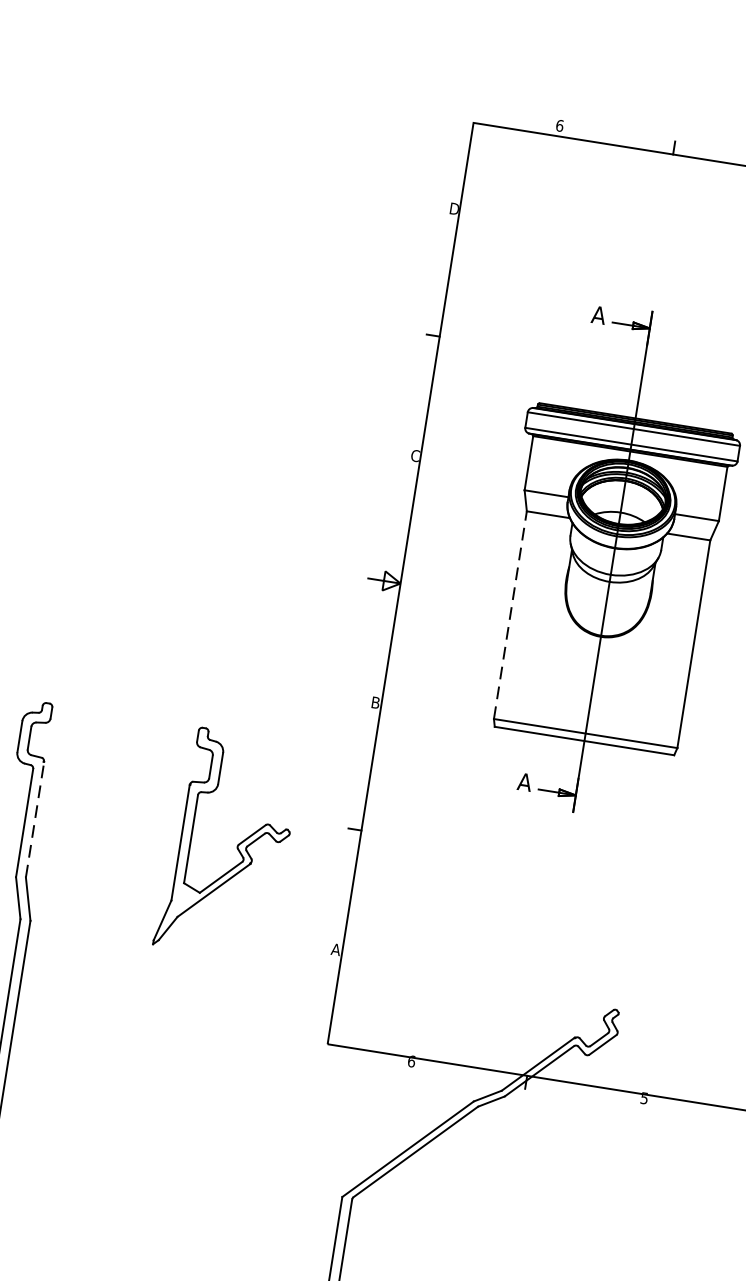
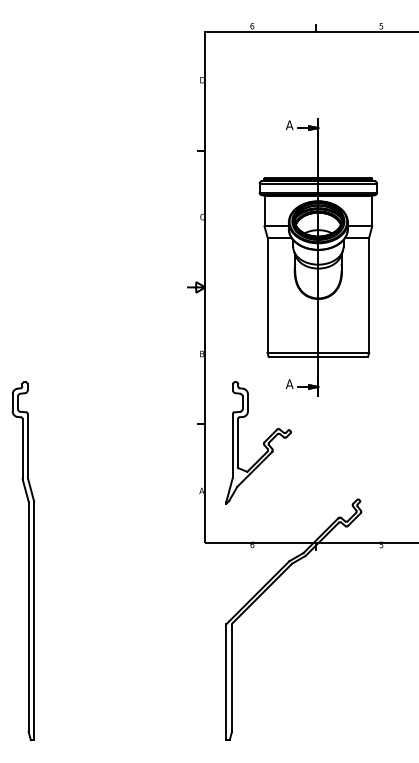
line: (510, 615) -> (267, 295), dashed -> solid
line: (34, 817) -> (27, 445), dashed -> solid
part: (228, 843) -> (258, 442), moved

